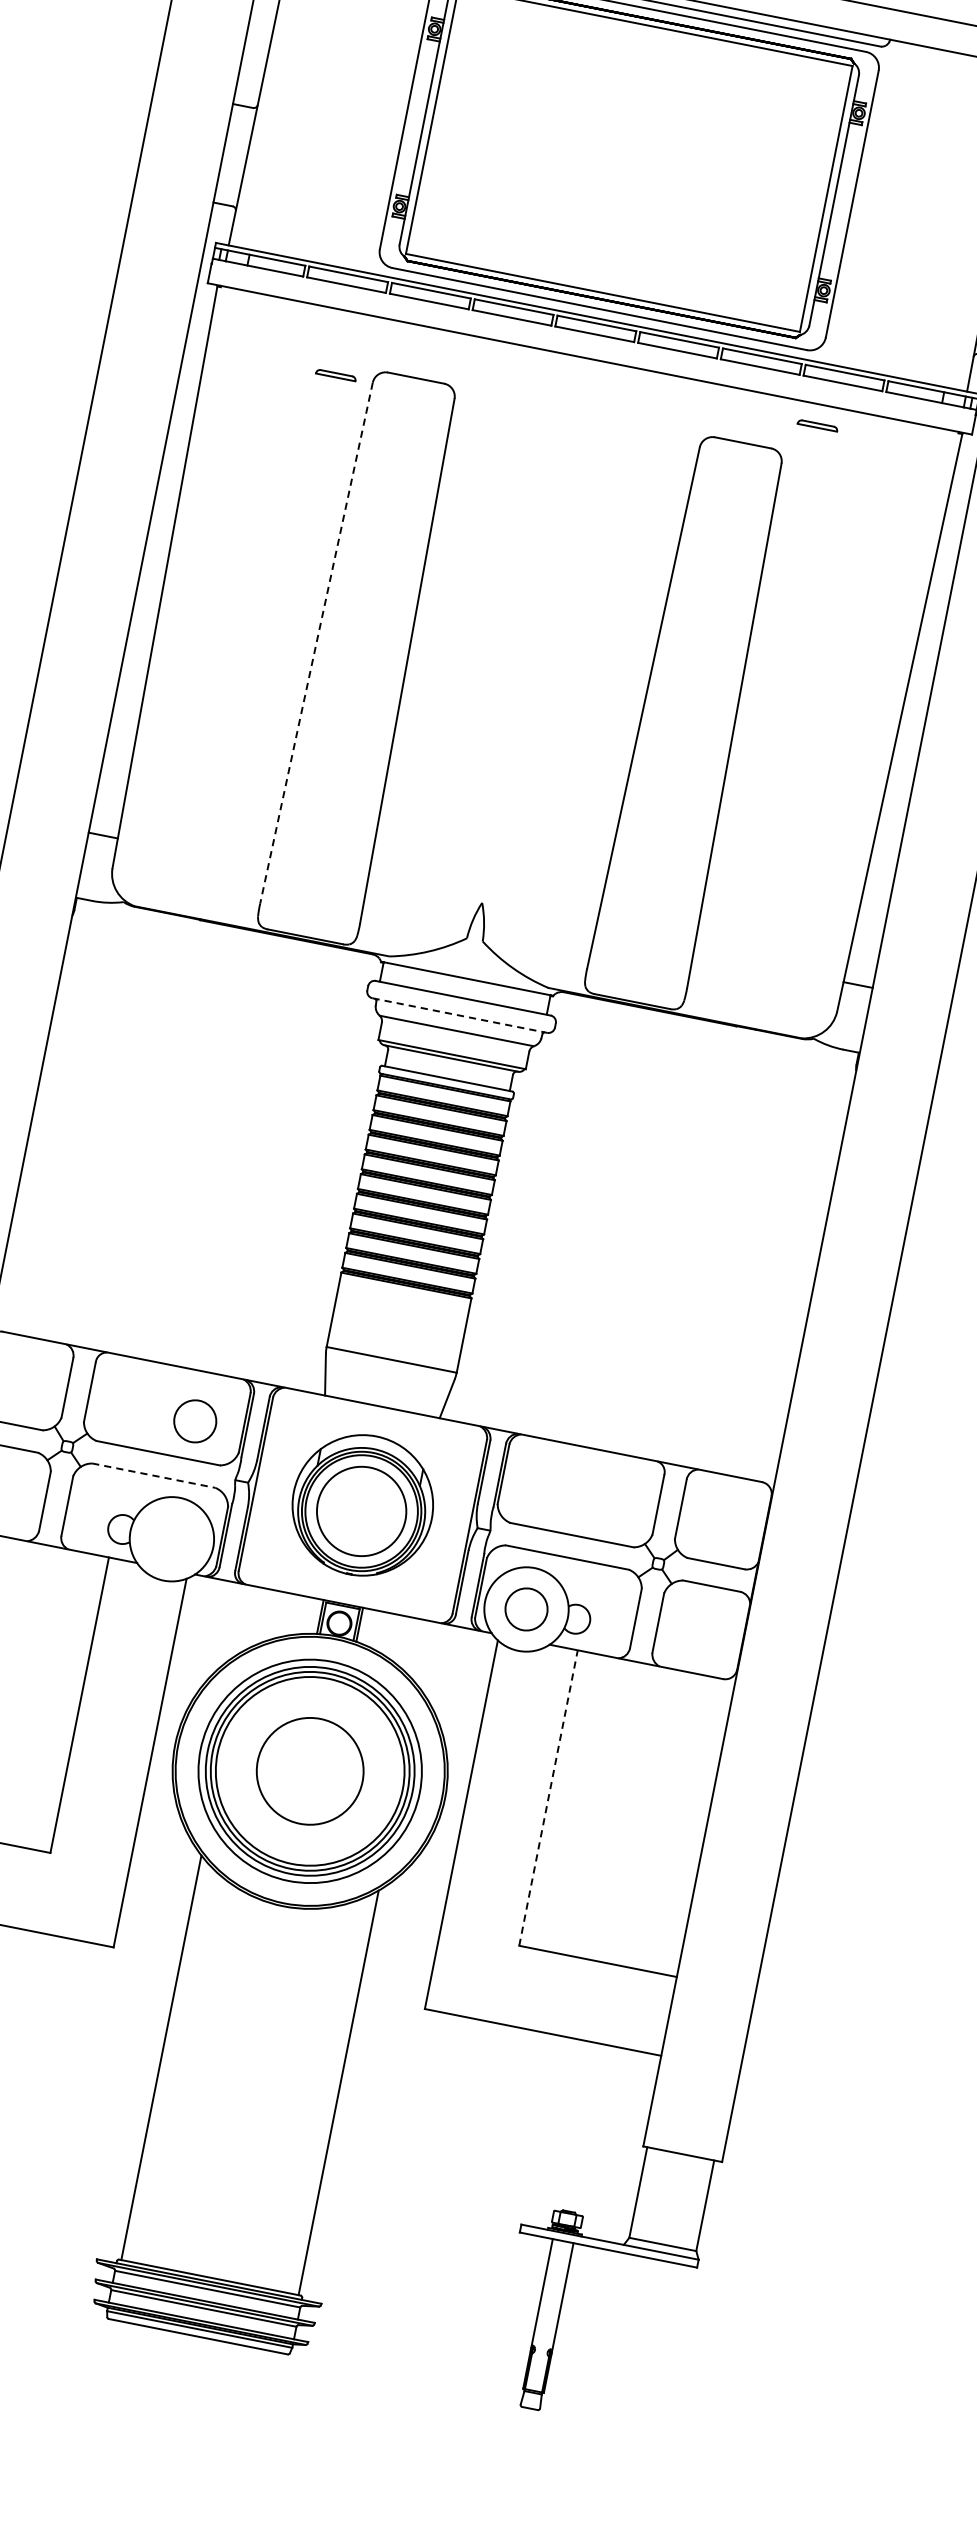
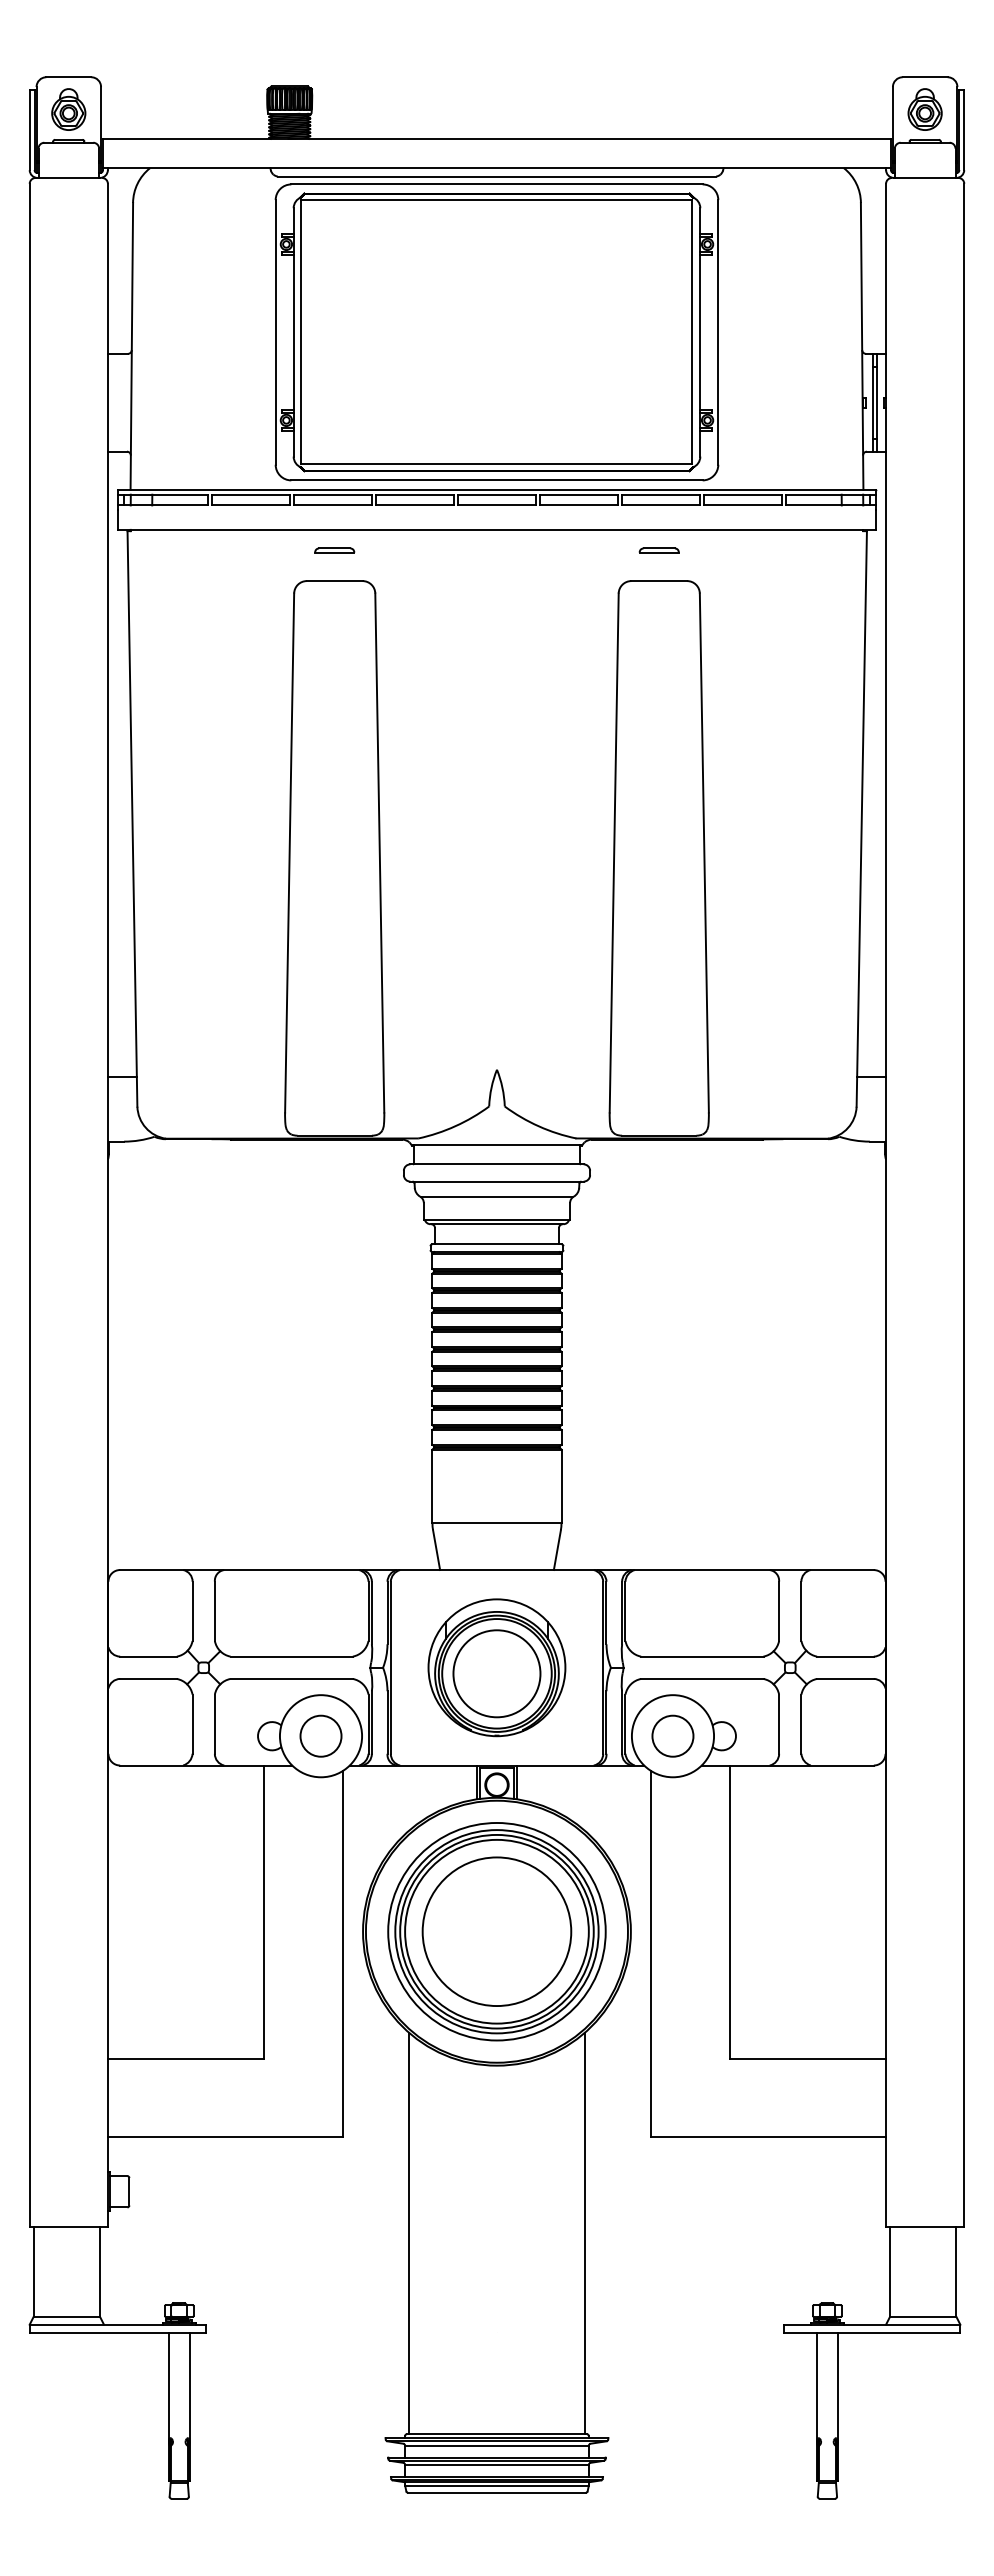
part: (335, 375) -> (334, 550), moved
part: (817, 425) -> (658, 550), moved
line: (316, 643) -> (289, 853), dashed -> solid
line: (460, 1015) -> (497, 1181), dashed -> solid
circle: (194, 1420) -> (320, 1735), moved
line: (154, 1475) -> (292, 1678), dashed -> solid
circle: (309, 1771) -> (496, 1931), size x1.43
line: (548, 1798) -> (729, 1912), dashed -> solid

